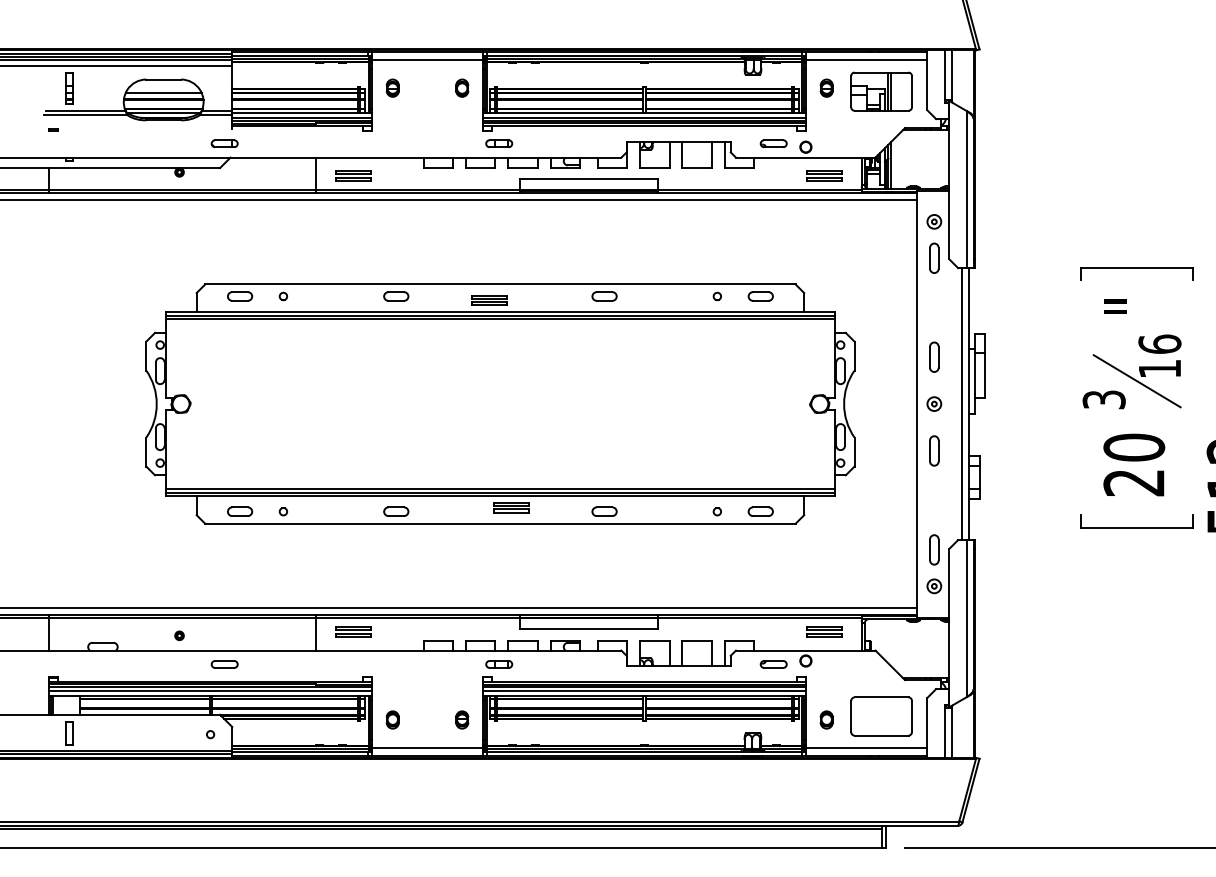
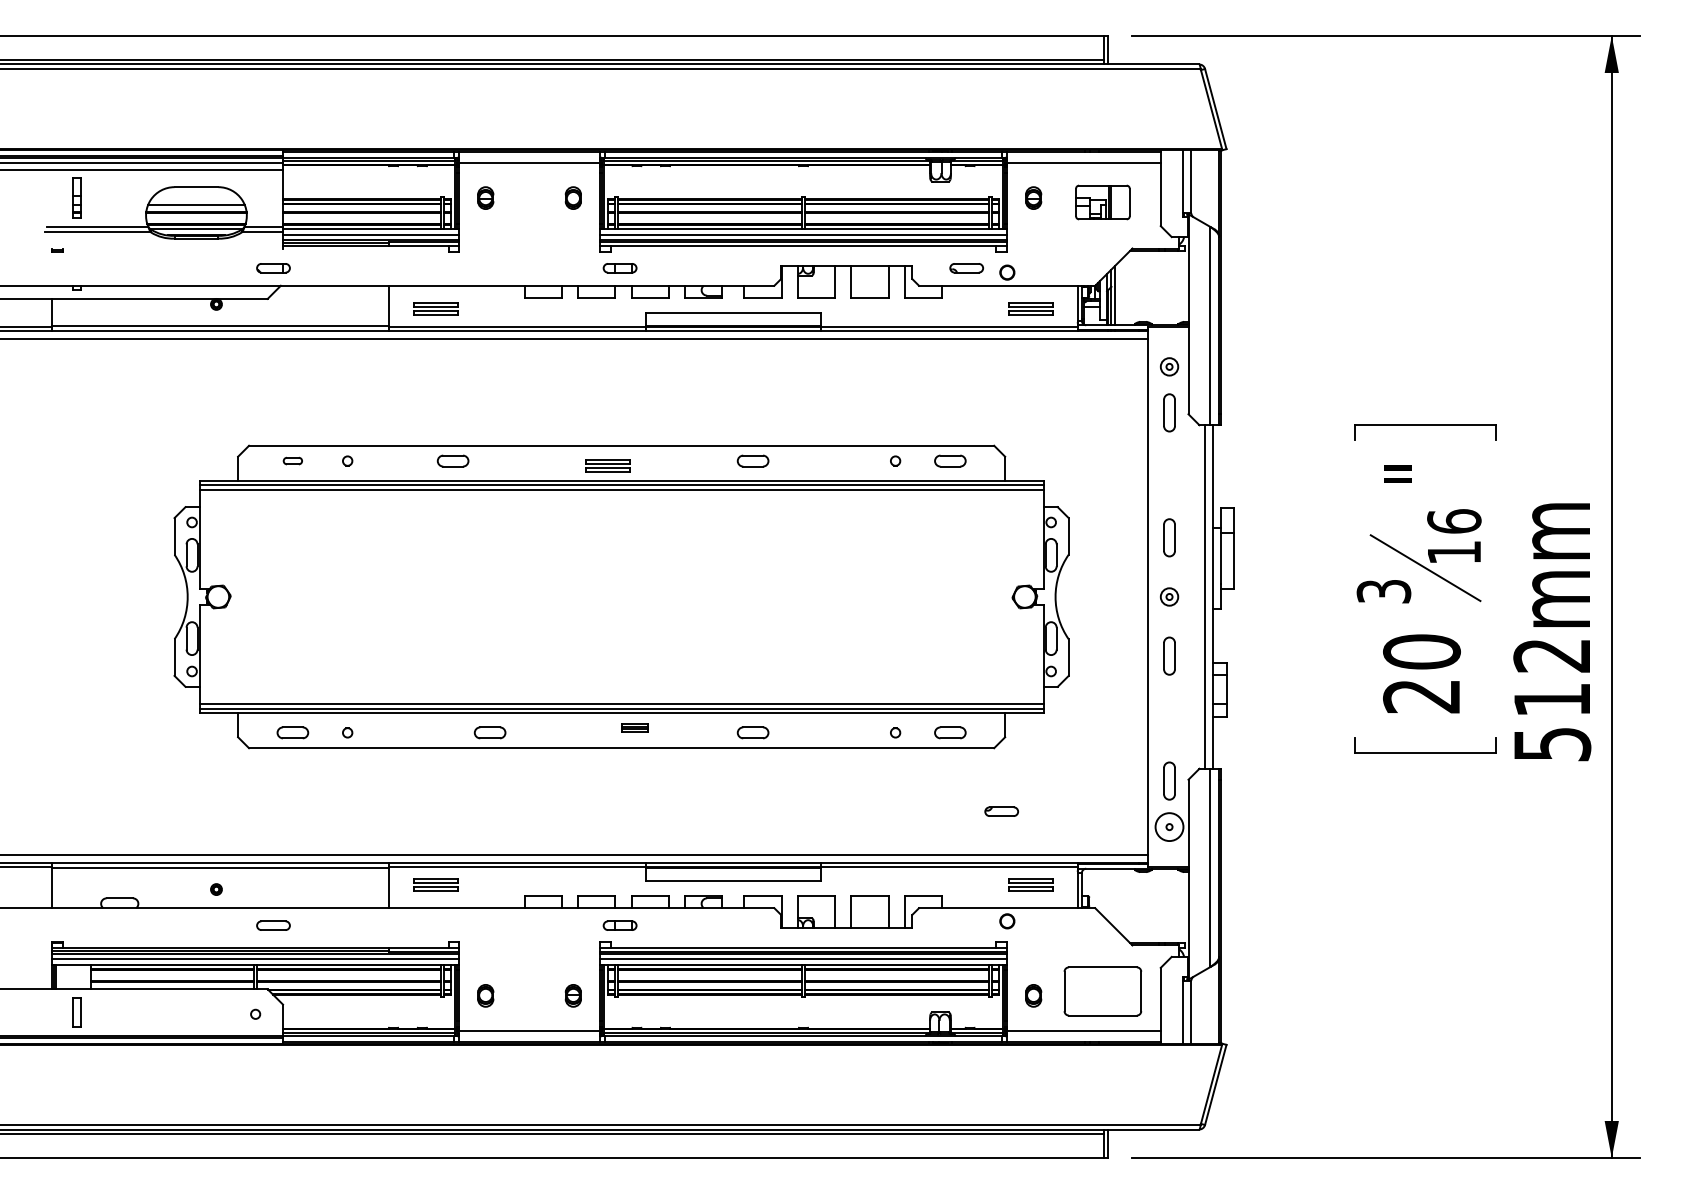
part: (881, 91) -> (1102, 202), size x0.7
part: (239, 296) -> (292, 460), size x0.6
part: (395, 296) -> (452, 460), moved
part: (510, 507) -> (634, 727), size x0.6
circle: (934, 585) -> (1169, 826), size x1.6
part: (773, 664) -> (1001, 811), moved

